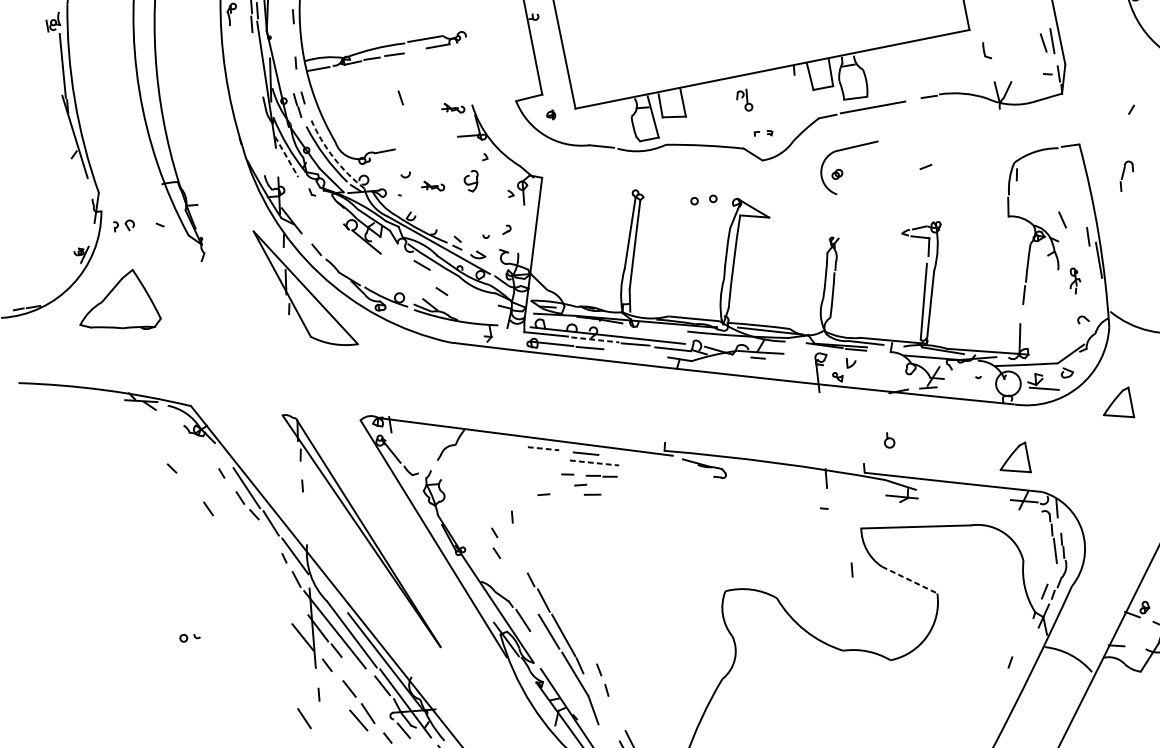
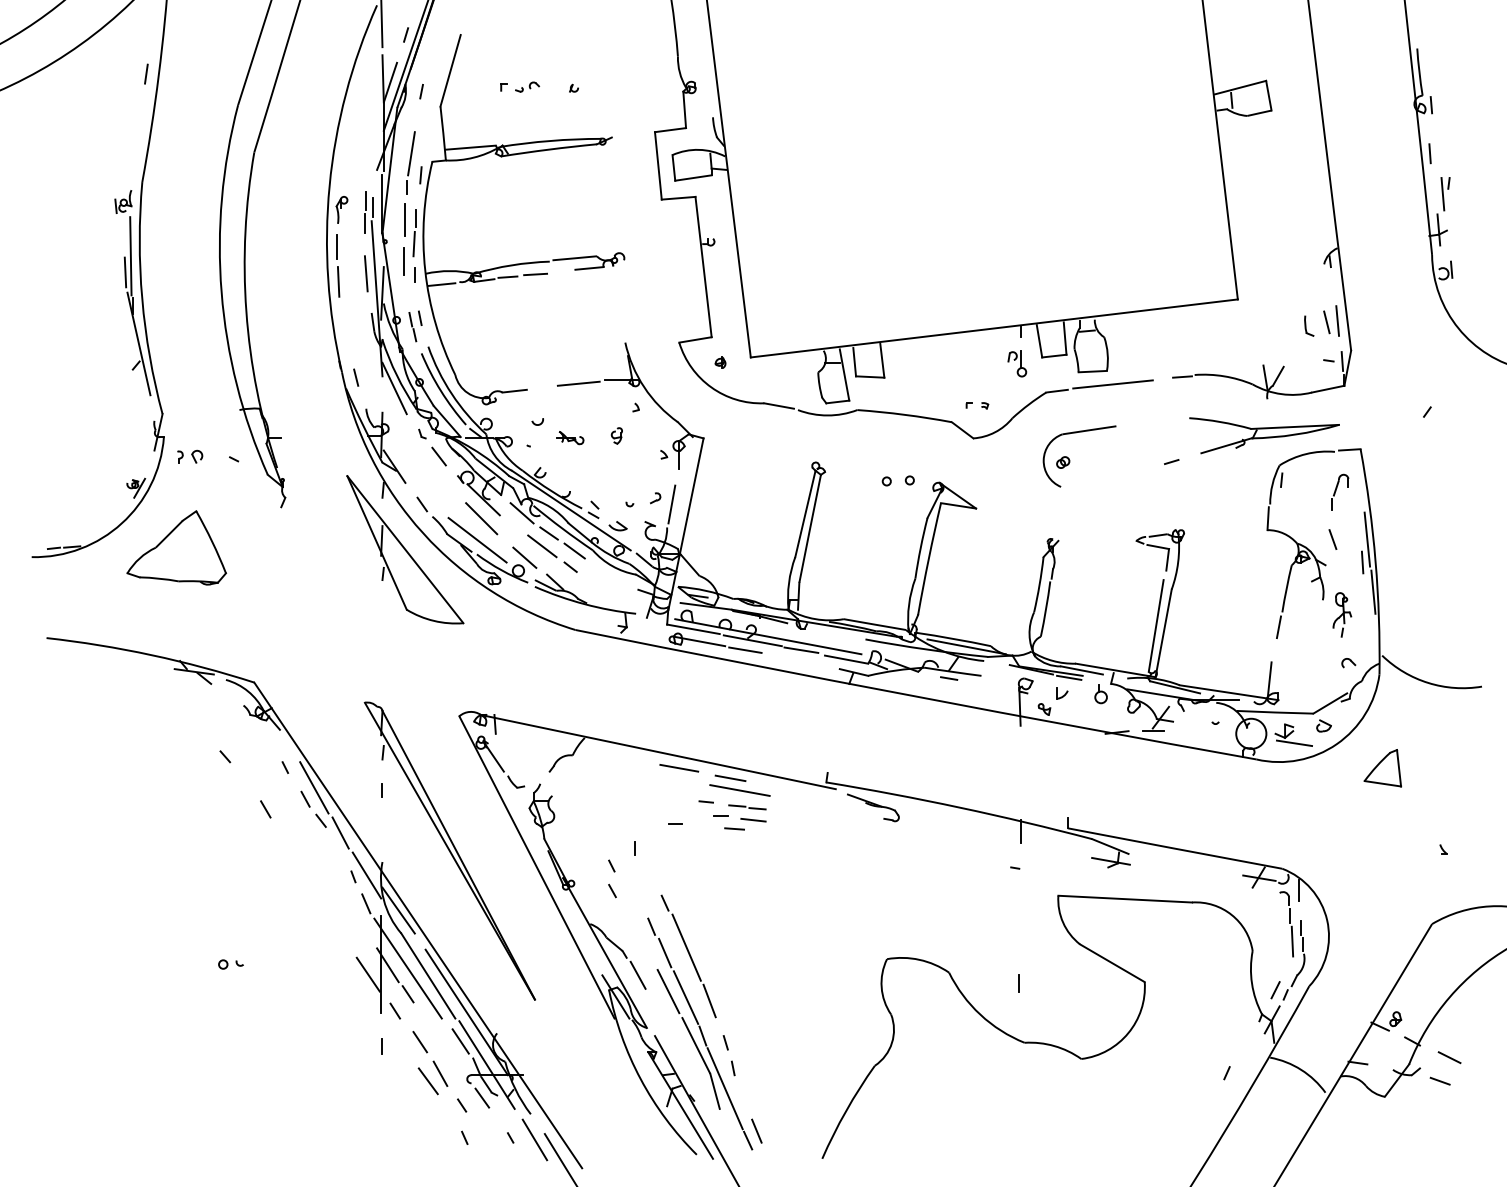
line: (284, 18) -> (405, 219), added
line: (292, 37) -> (413, 243), added
part: (987, 50) -> (1309, 325), moved
line: (286, 52) -> (404, 261), added
part: (232, 60) -> (338, 265), added
line: (255, 64) -> (365, 273), added
line: (59, 79) -> (125, 272), added
line: (401, 97) -> (356, 377), moved
part: (744, 100) -> (1017, 363), moved
part: (453, 108) -> (602, 345), removed
part: (1000, 139) -> (1264, 435), added
line: (436, 141) -> (578, 383), added
line: (286, 156) -> (394, 388), dashed -> solid
arc: (333, 158) -> (451, 394), dashed -> solid
part: (1126, 175) -> (1340, 491), moved
part: (470, 181) -> (616, 435), size x0.62
line: (326, 209) -> (438, 456), added
line: (1090, 217) -> (1367, 539), added
line: (520, 233) -> (671, 504), added
line: (398, 250) -> (521, 513), added
line: (365, 257) -> (481, 518), added
line: (364, 275) -> (477, 540), added
line: (417, 276) -> (542, 546), added
line: (443, 277) -> (574, 550), added
part: (1075, 280) -> (1342, 614), size x1.43
line: (403, 286) -> (524, 557), added
line: (595, 339) -> (752, 640), dashed -> solid
part: (888, 440) -> (1100, 694), moved
line: (543, 448) -> (679, 768), dashed -> solid
part: (1014, 458) -> (1251, 825), removed
line: (594, 462) -> (740, 790), dashed -> solid
line: (607, 485) -> (753, 819), added
line: (851, 570) -> (1018, 983), moved
line: (909, 580) -> (1112, 963), dashed -> solid
line: (323, 582) -> (398, 910), added
part: (563, 601) -> (688, 956), added
line: (601, 707) -> (724, 1088), added
line: (304, 718) -> (362, 1073), removed

